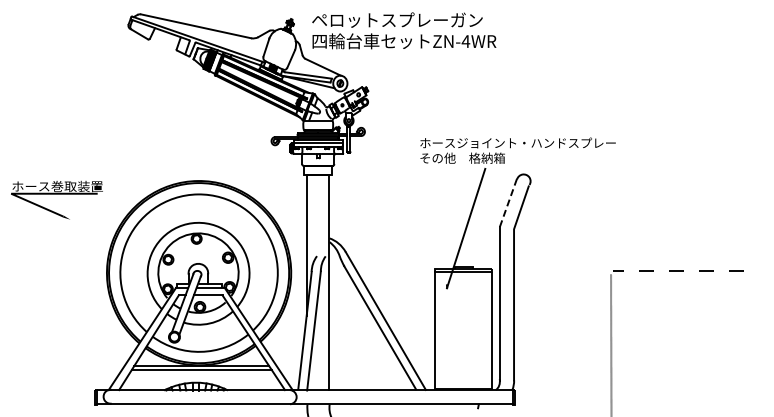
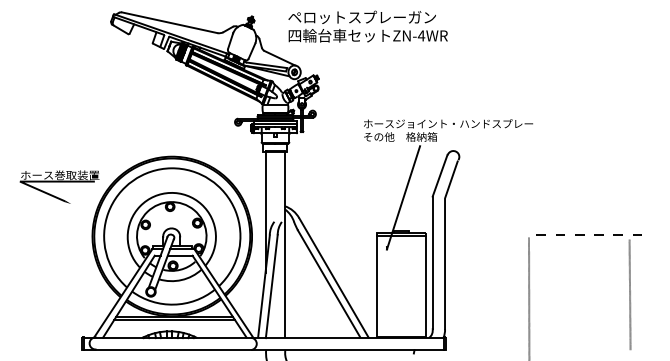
text: (404, 30) -> (368, 26), moved
part: (56, 199) -> (59, 186), moved
line: (508, 203) -> (440, 176), dashed -> solid
line: (727, 340) -> (629, 294), added

